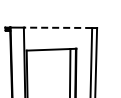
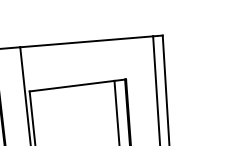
line: (57, 27) -> (85, 41), dashed -> solid

